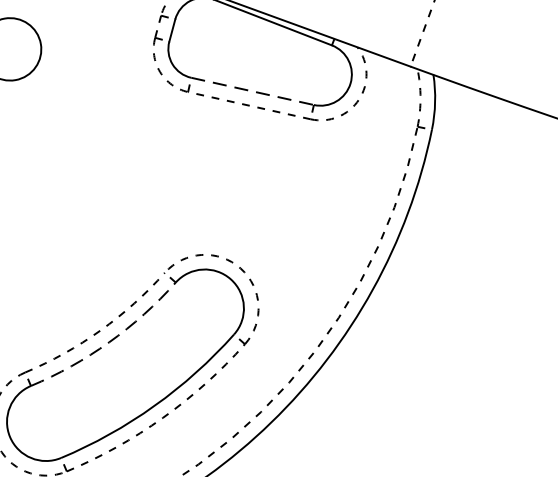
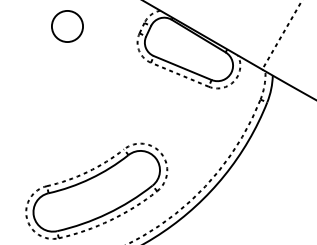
line: (254, 92) -> (183, 68), dashed -> solid
arc: (108, 342) -> (90, 178), dashed -> solid

